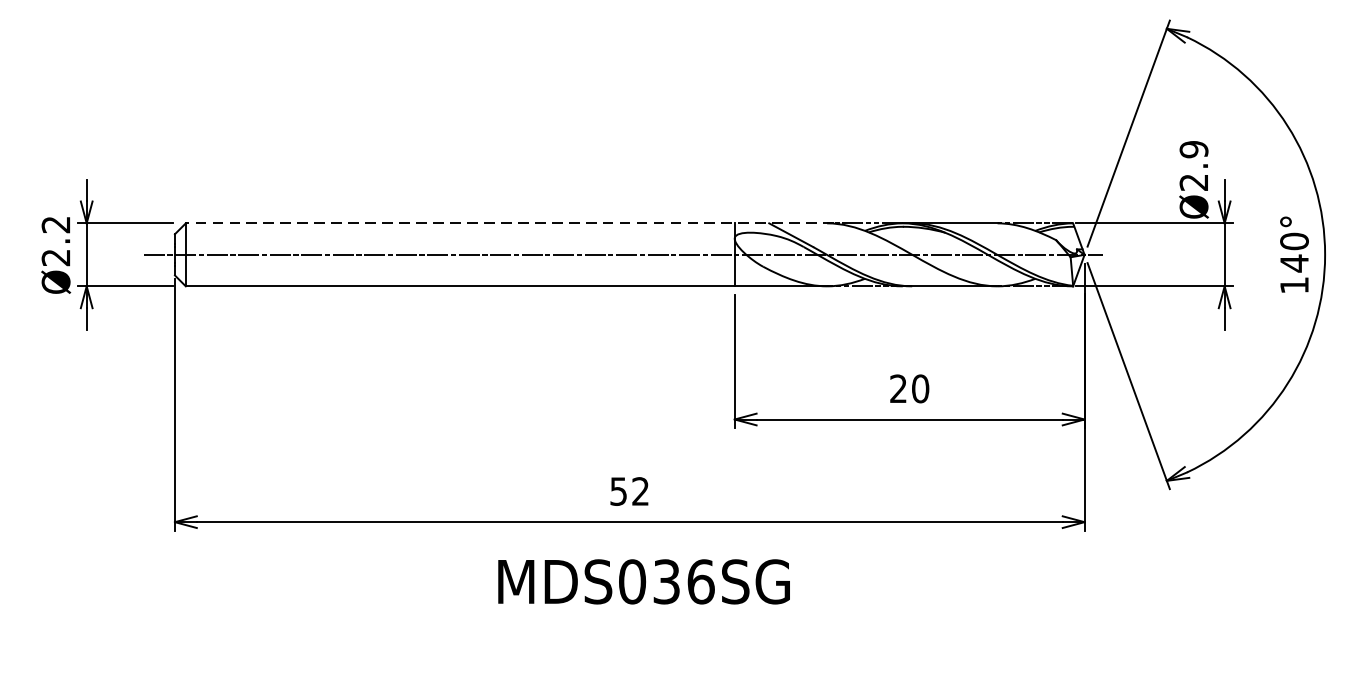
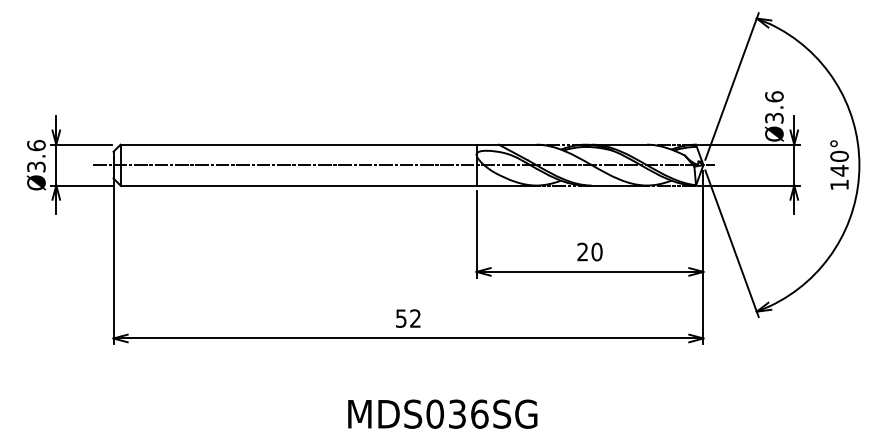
text: (1194, 165) -> (774, 107), Ø2.9 -> Ø3.6
line: (509, 223) -> (330, 144), dashed -> solid
text: (56, 241) -> (36, 156), Ø2.2 -> Ø3.6
text: (643, 580) -> (442, 413), moved

